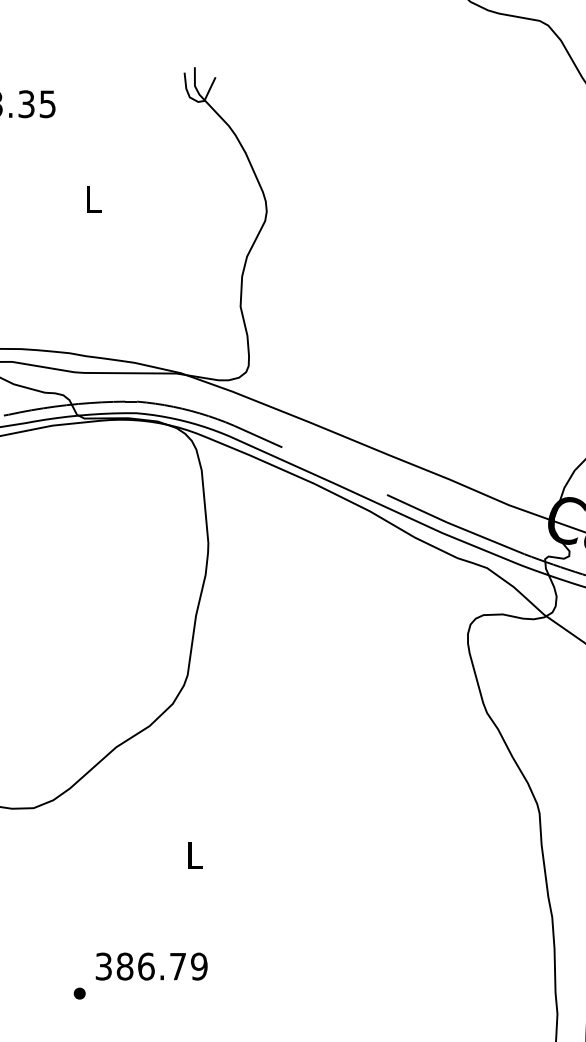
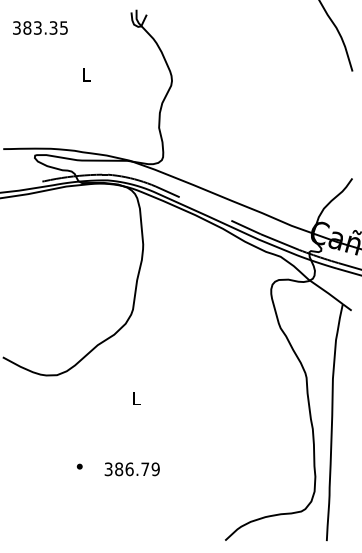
text: (150, 966) -> (131, 469), moved

